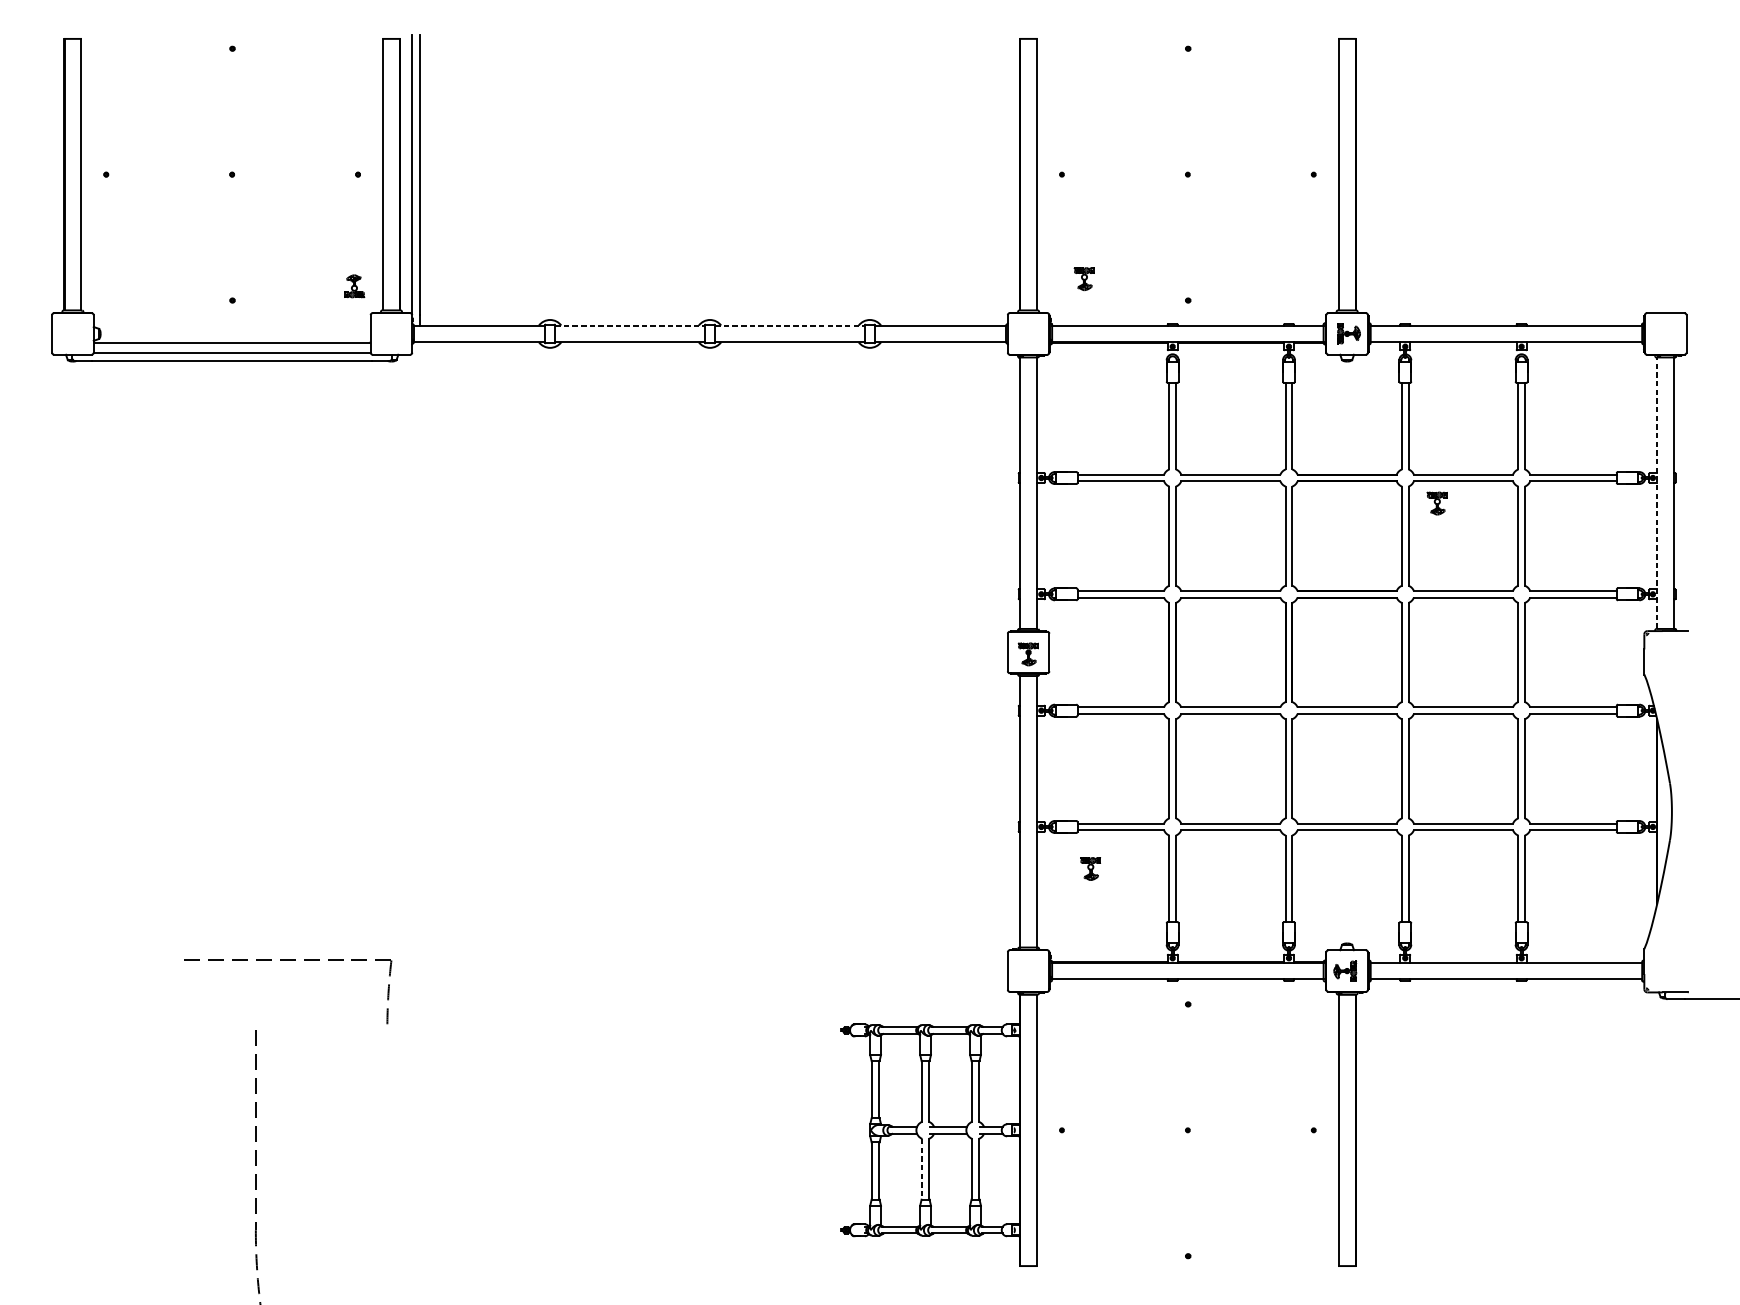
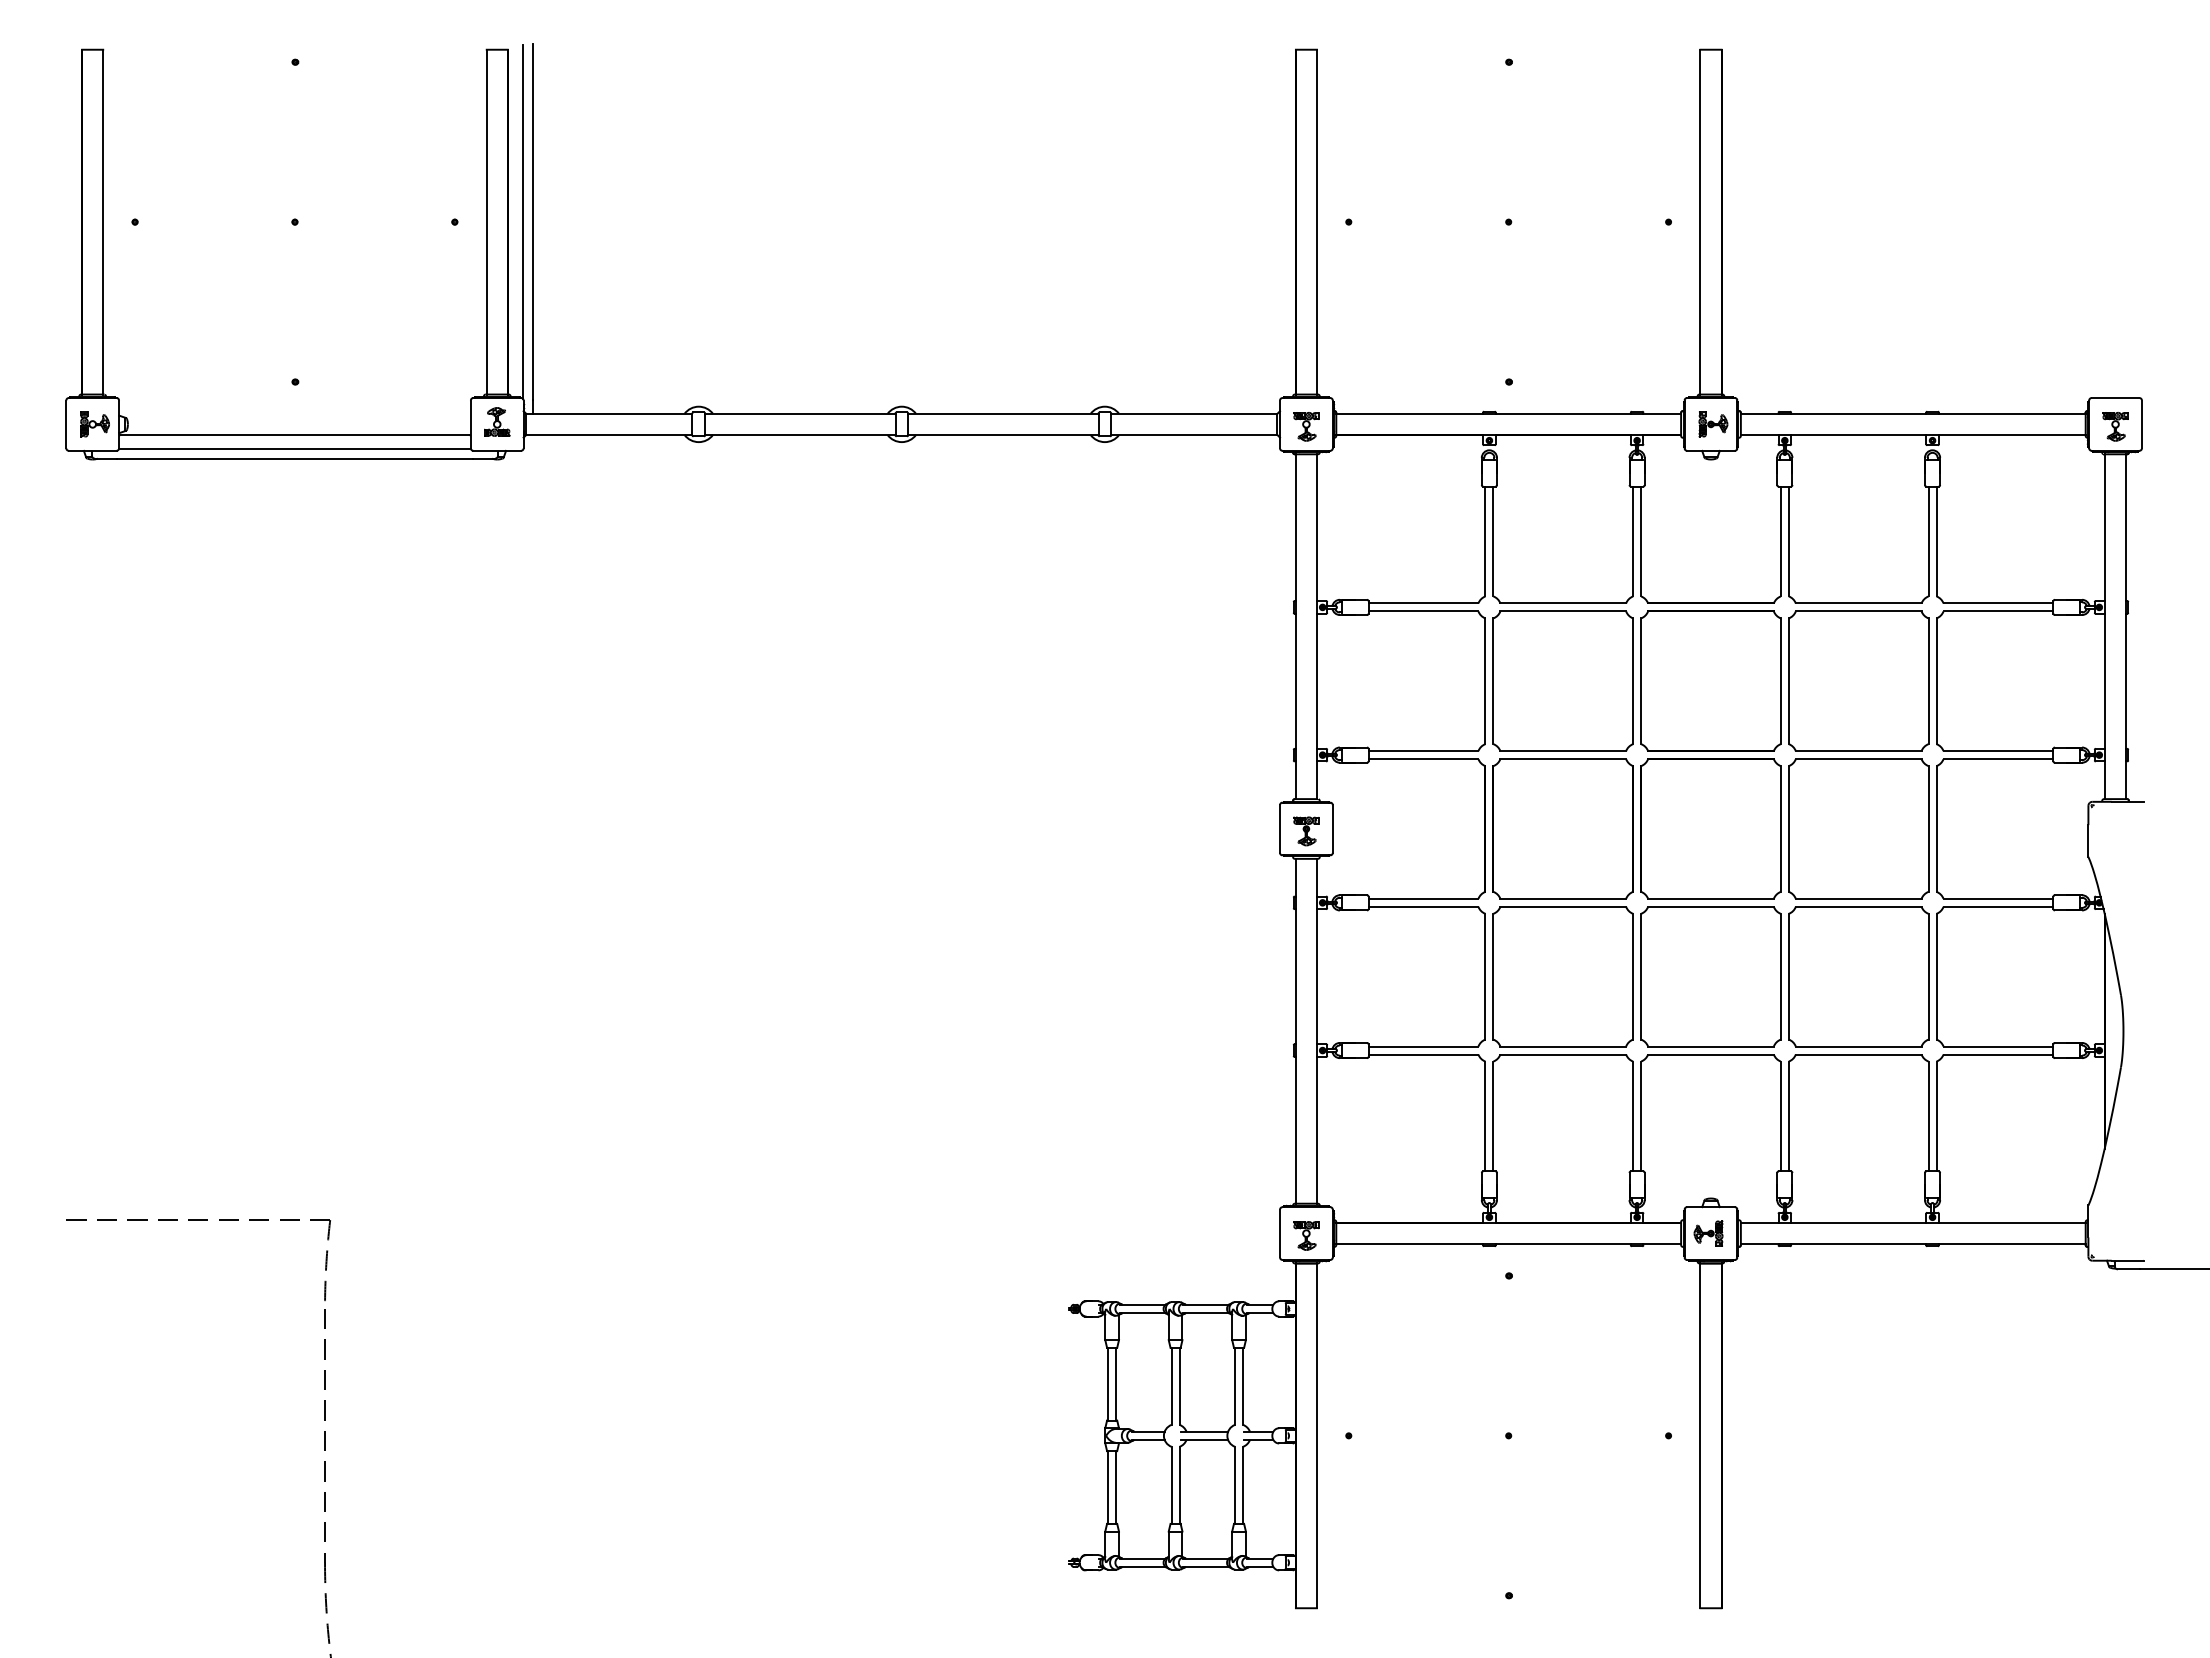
part: (1084, 278) -> (1306, 426), moved
part: (354, 285) -> (497, 421), moved
line: (630, 325) -> (800, 413), dashed -> solid
line: (790, 325) -> (1003, 413), dashed -> solid
part: (74, 333) -> (94, 424), added
line: (1657, 493) -> (2104, 626), dashed -> solid
part: (1437, 503) -> (2115, 426), moved
part: (1090, 868) -> (1306, 1235), moved
part: (287, 960) -> (198, 1220), moved
line: (922, 1169) -> (1171, 1485), dashed -> solid

